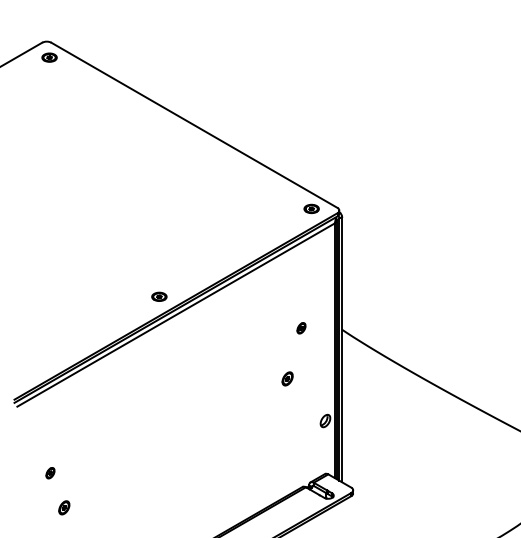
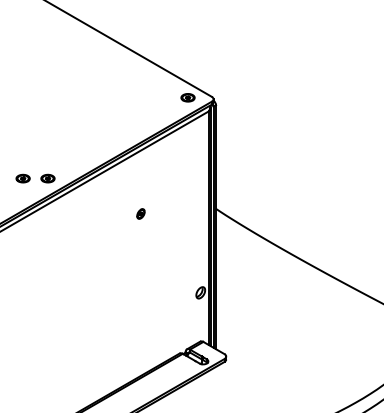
part: (132, 296) -> (23, 178), added
part: (301, 328) -> (140, 214), moved
part: (287, 378) -> (165, 253), removed

